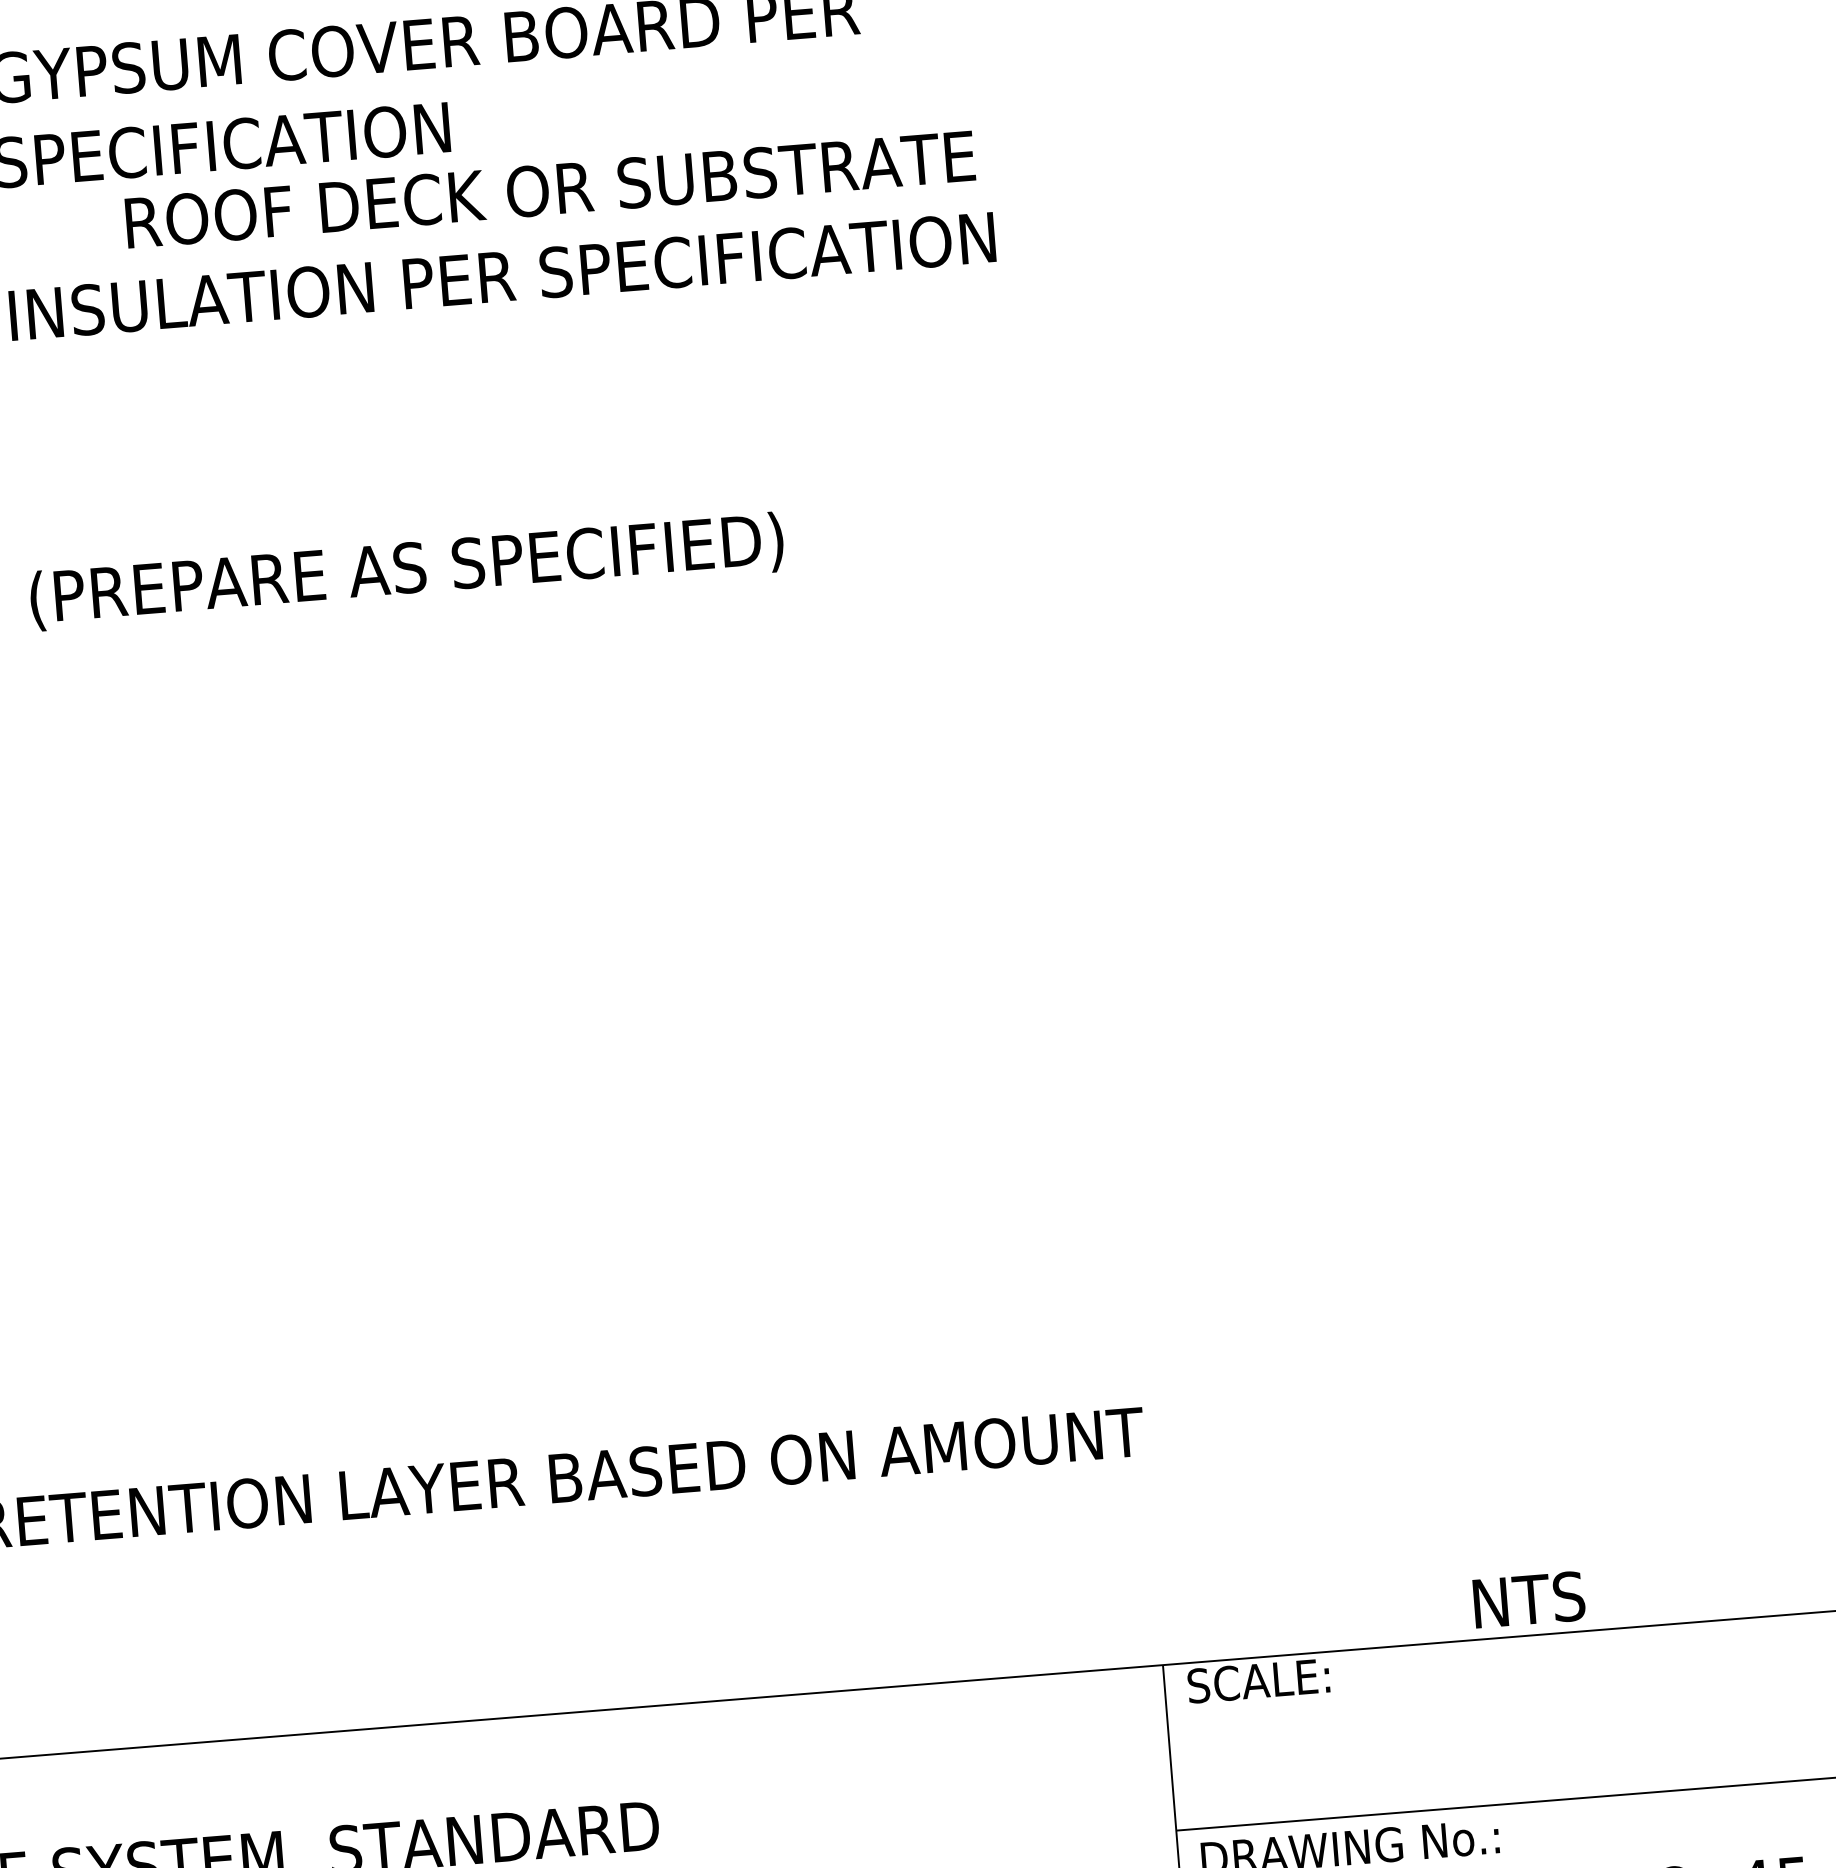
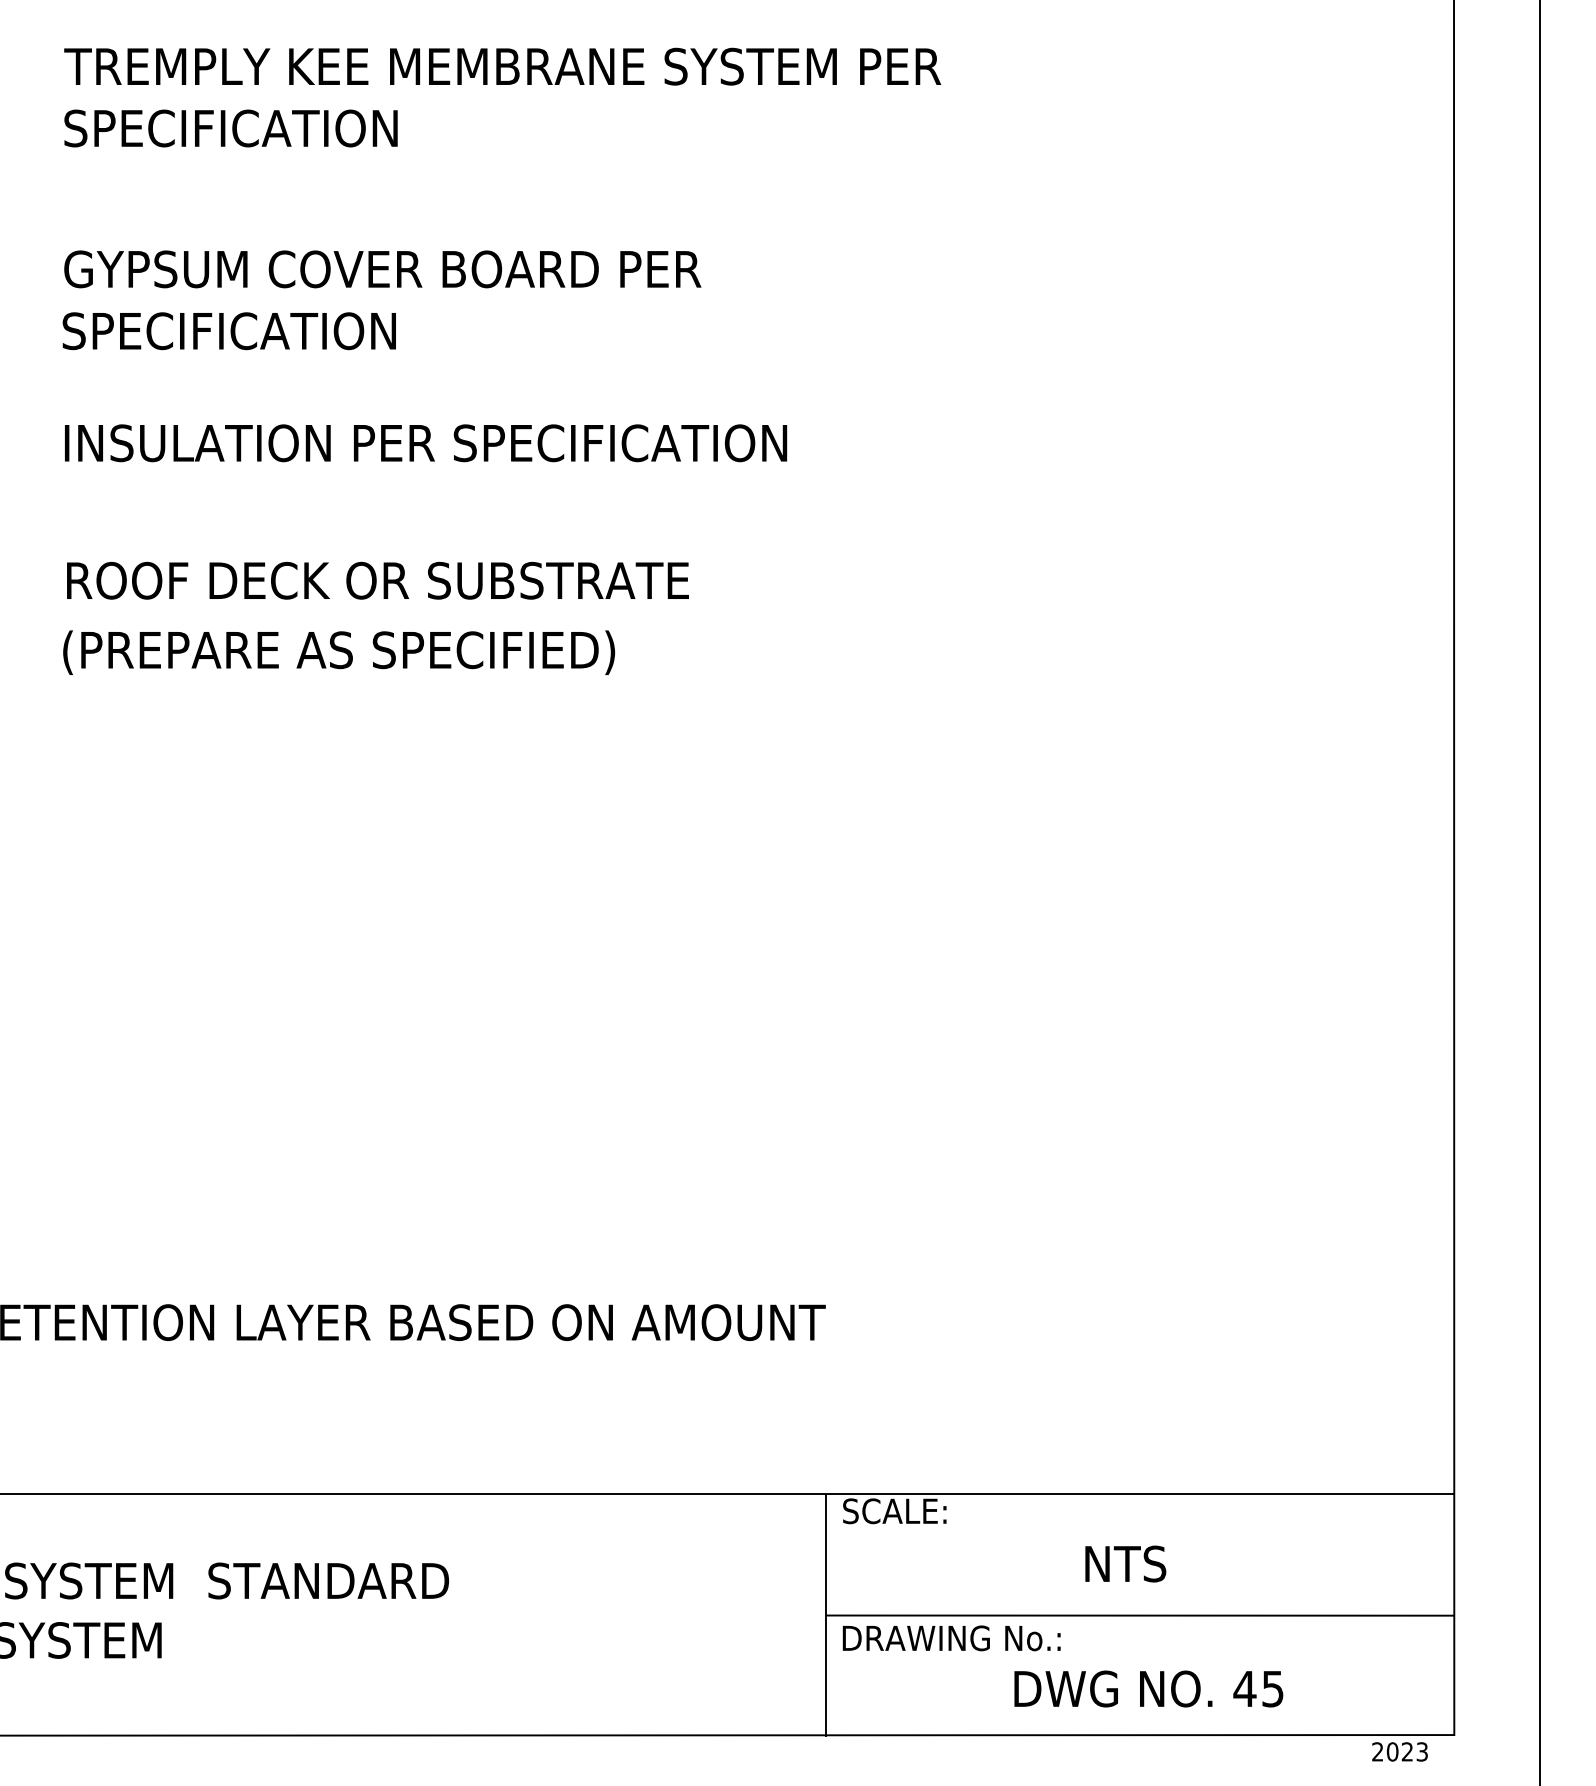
text: (549, 189) -> (377, 580), moved
text: (1528, 1599) -> (1125, 1563), moved

